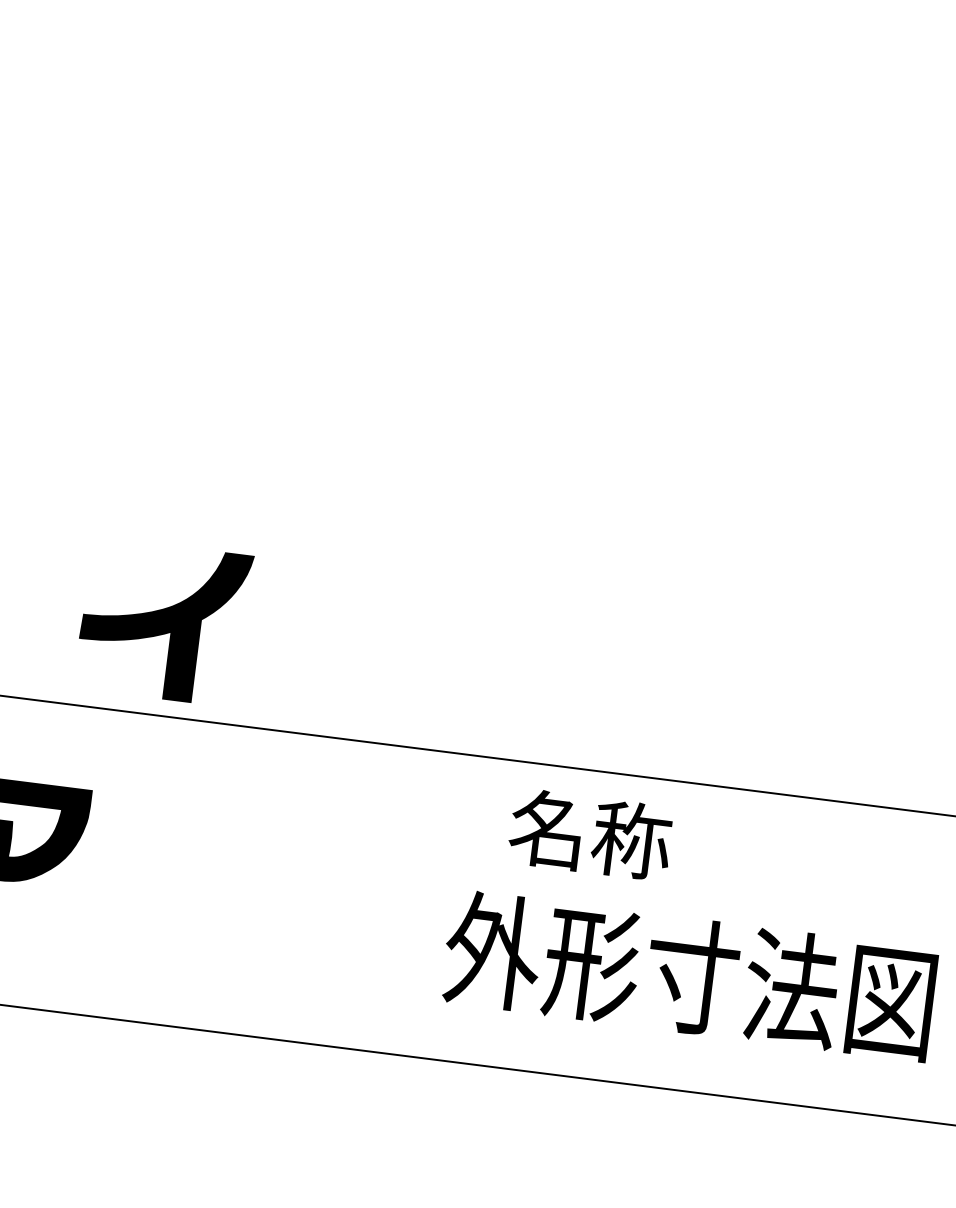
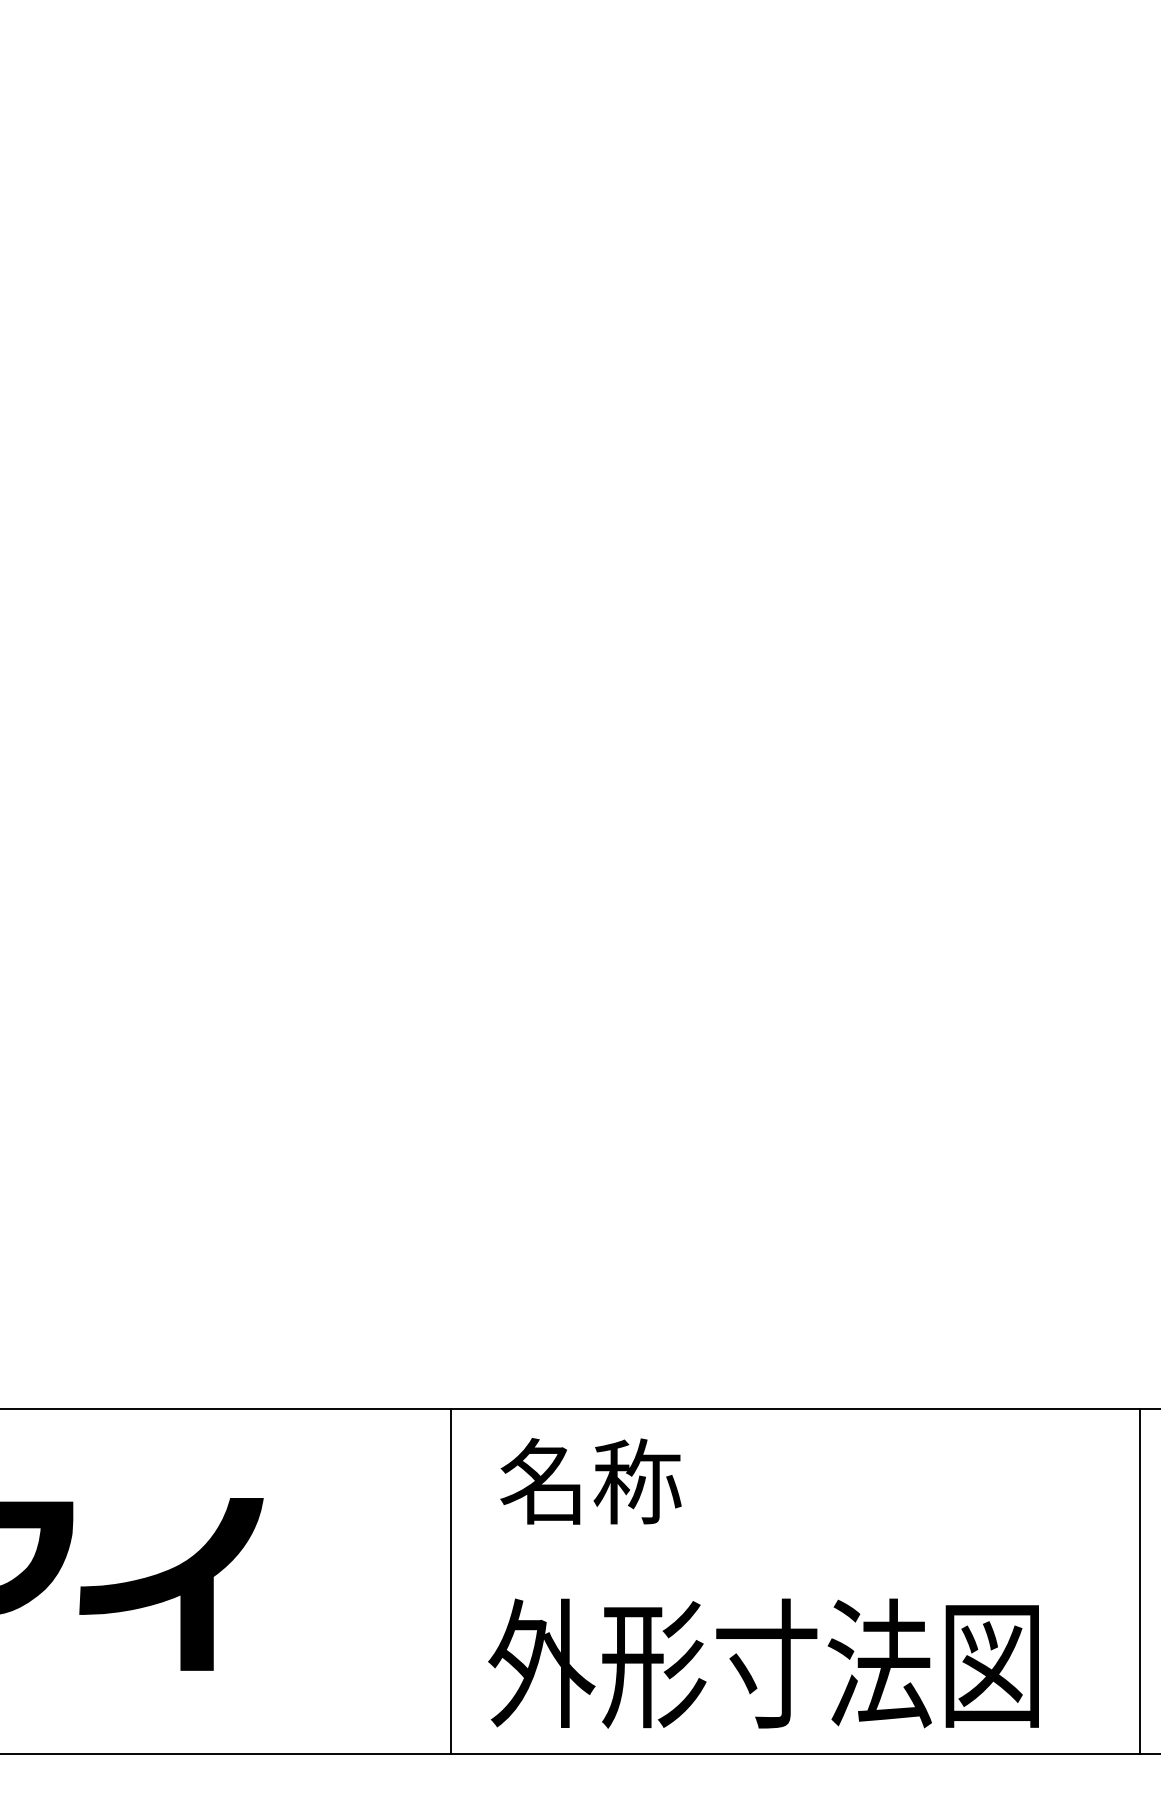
part: (163, 622) -> (171, 1584), moved
text: (590, 834) -> (590, 1481), moved
line: (417, 902) -> (450, 1581), added
text: (689, 975) -> (763, 1663), moved

